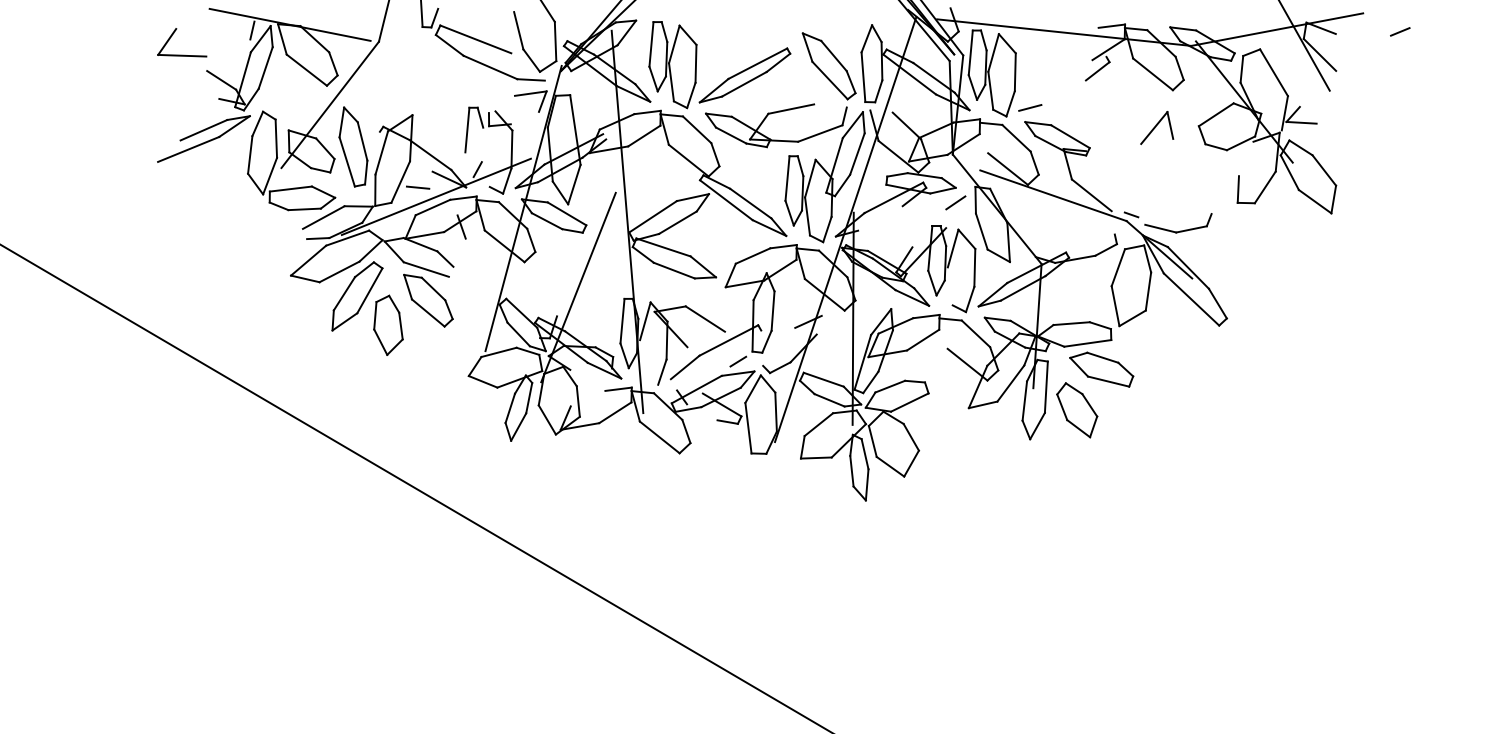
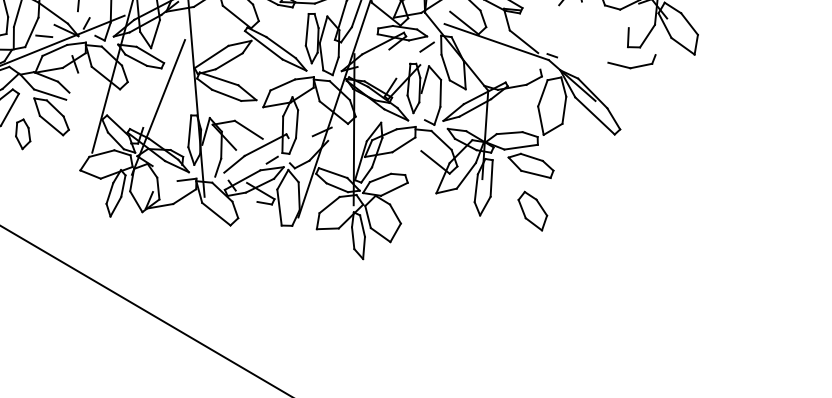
part: (1180, 230) -> (633, 66), moved
part: (388, 324) -> (23, 133), size x0.7
part: (1077, 410) -> (533, 211), moved

